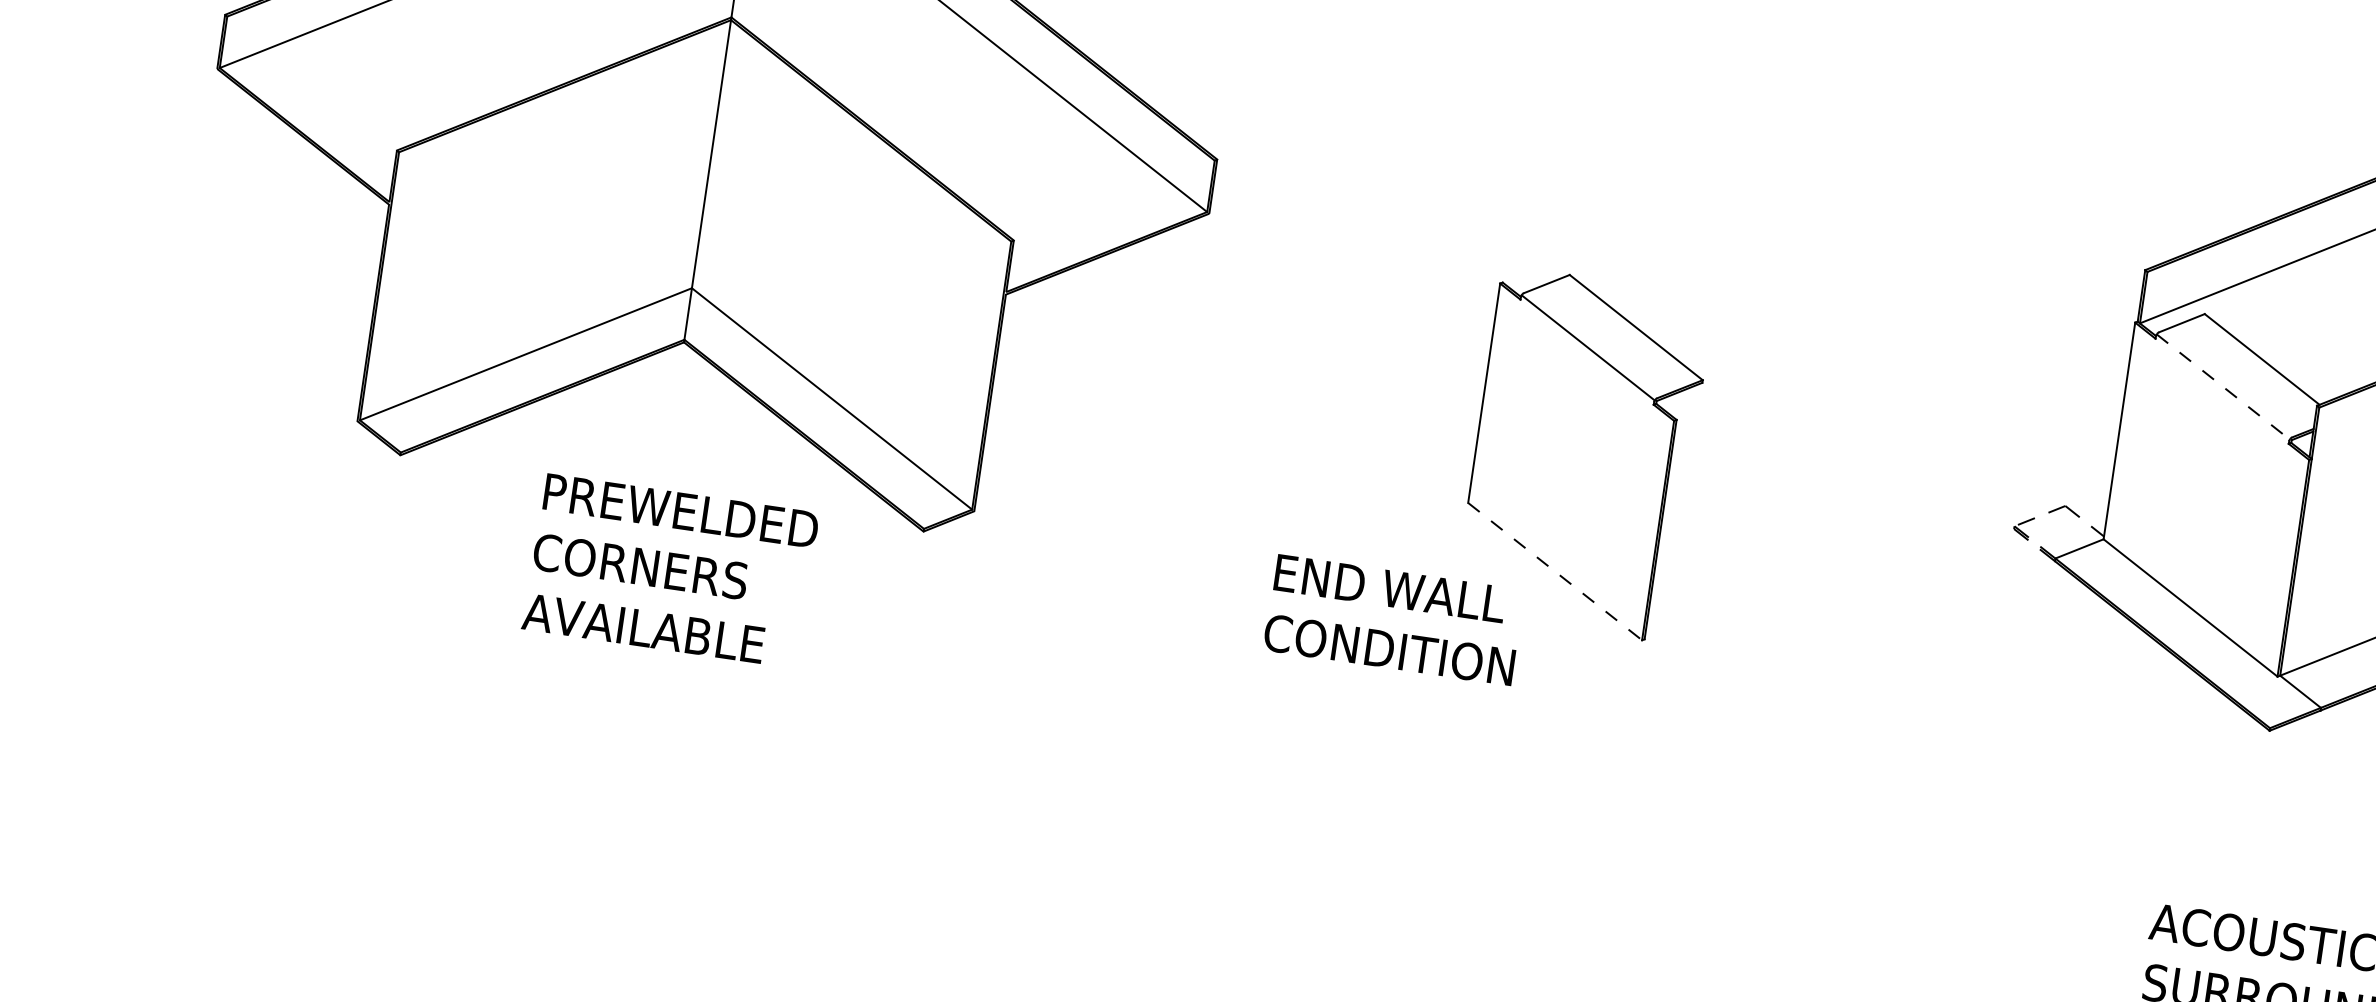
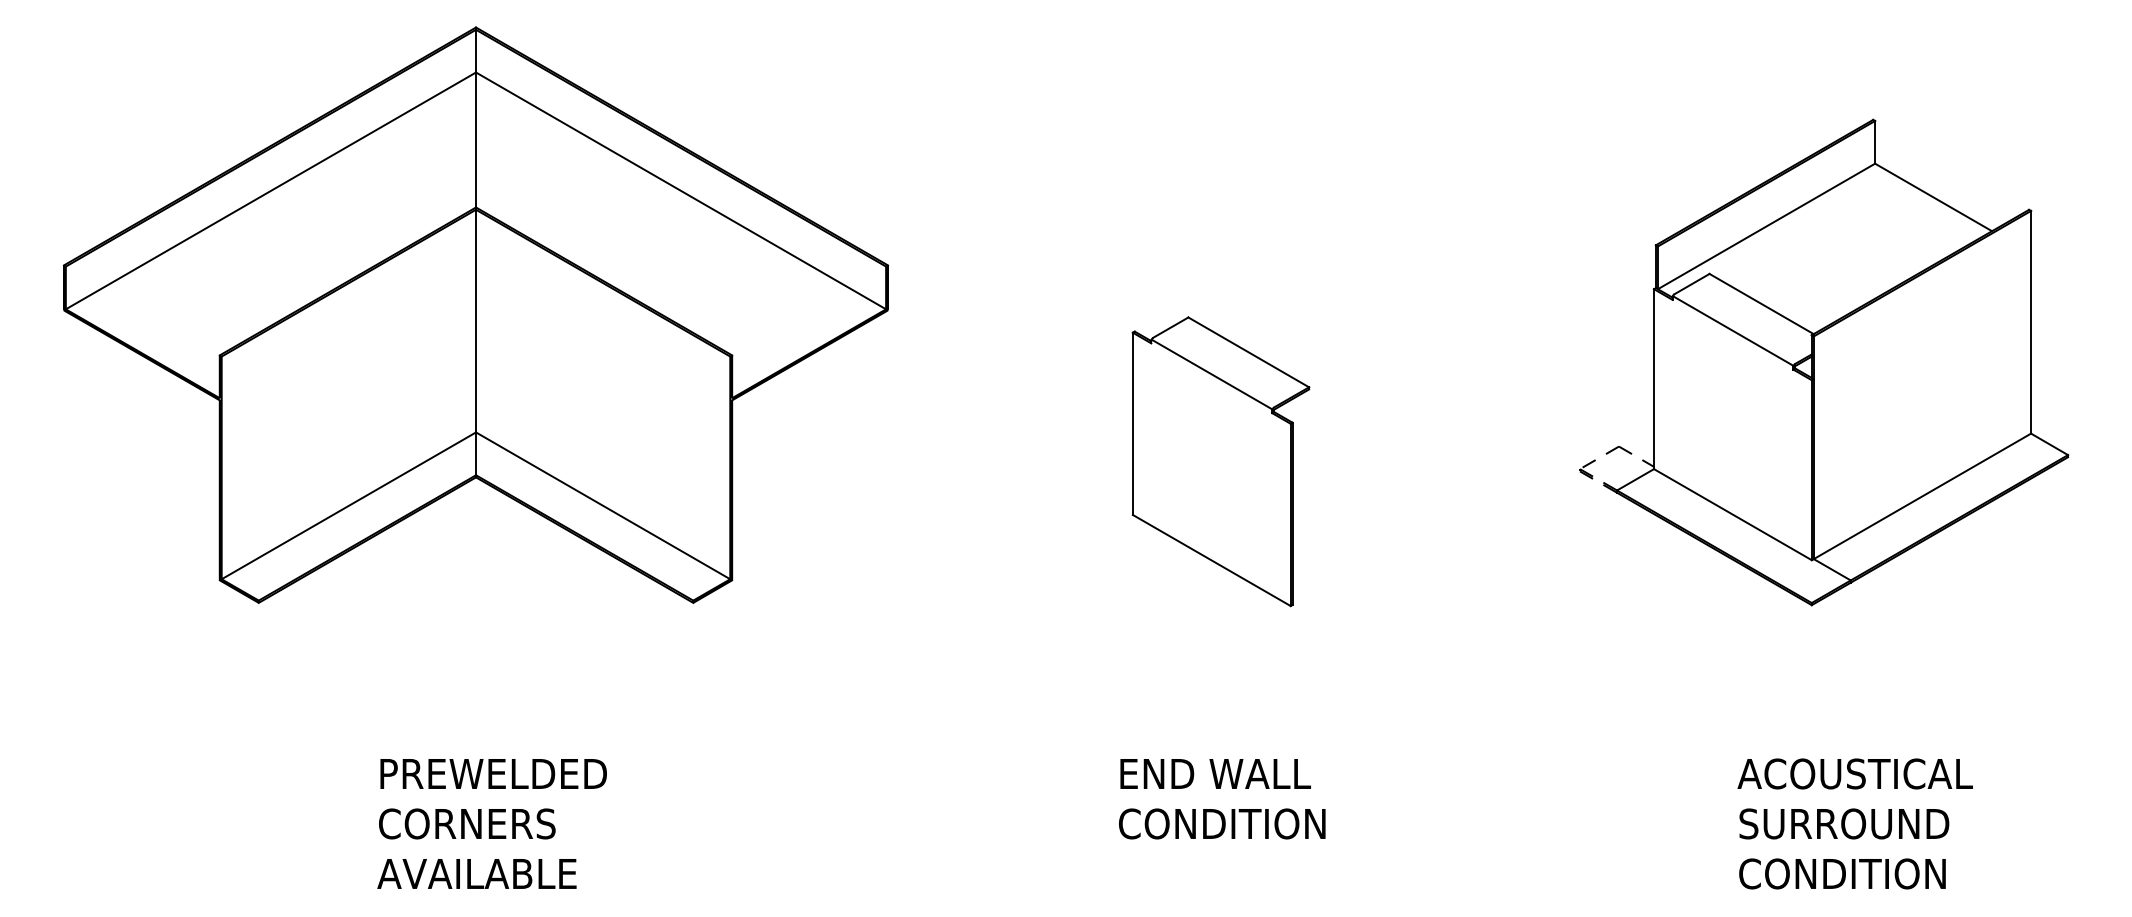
line: (2223, 387) -> (1733, 331), dashed -> solid
text: (669, 570) -> (491, 823), moved
line: (1556, 571) -> (1212, 560), dashed -> solid
text: (1394, 620) -> (1222, 799), moved

